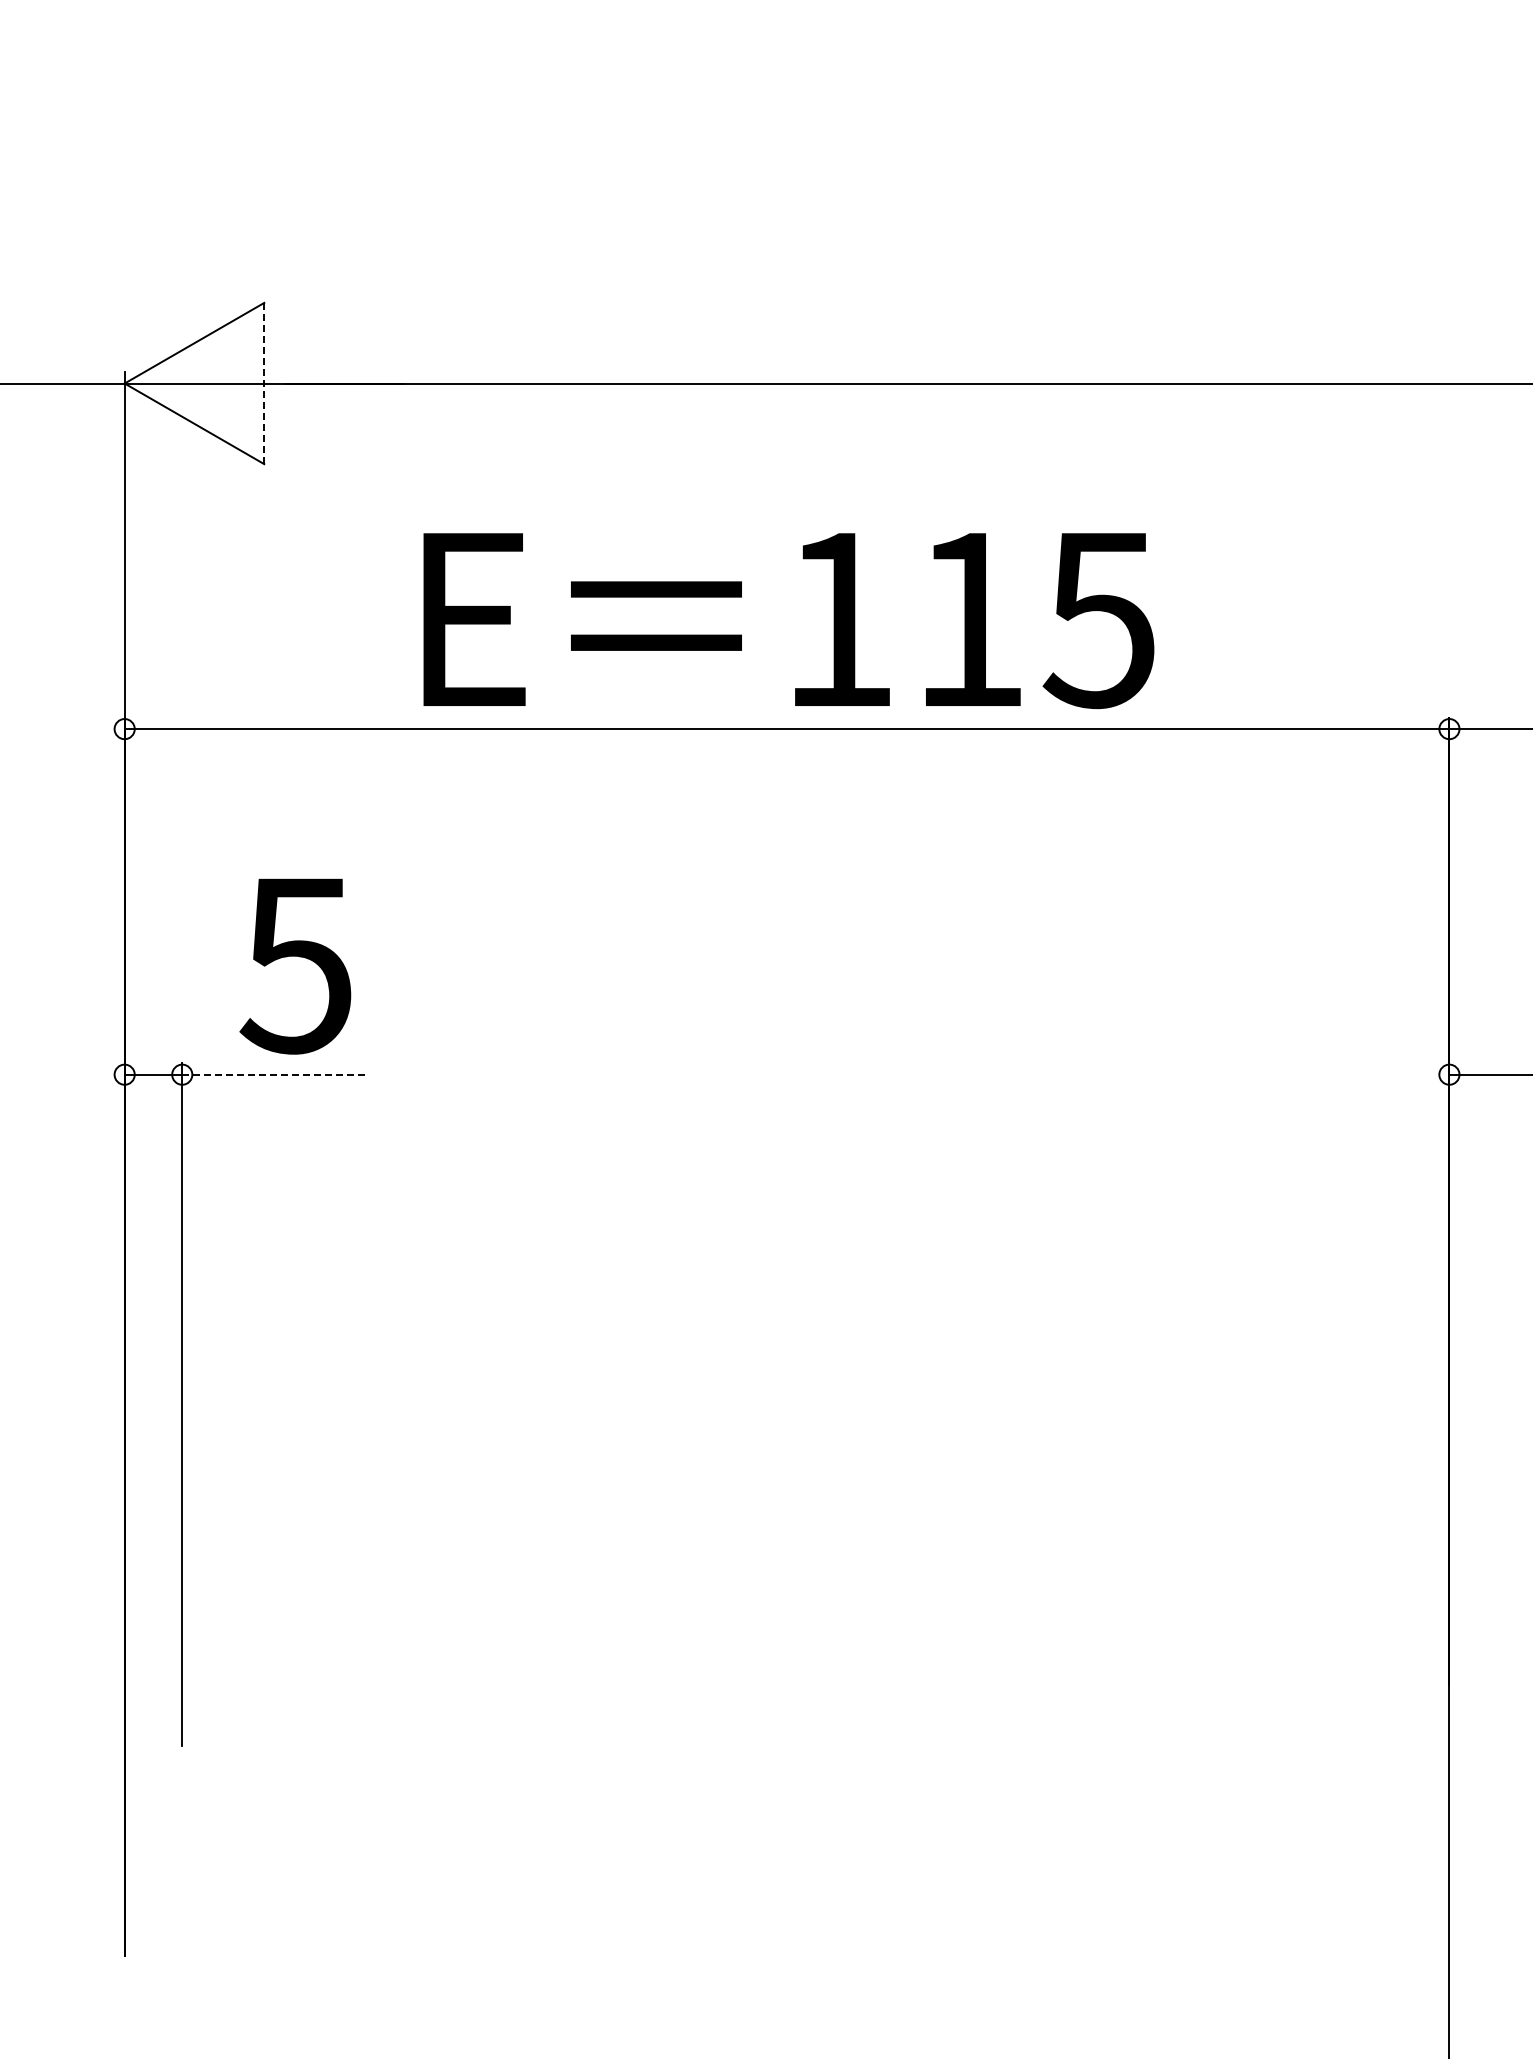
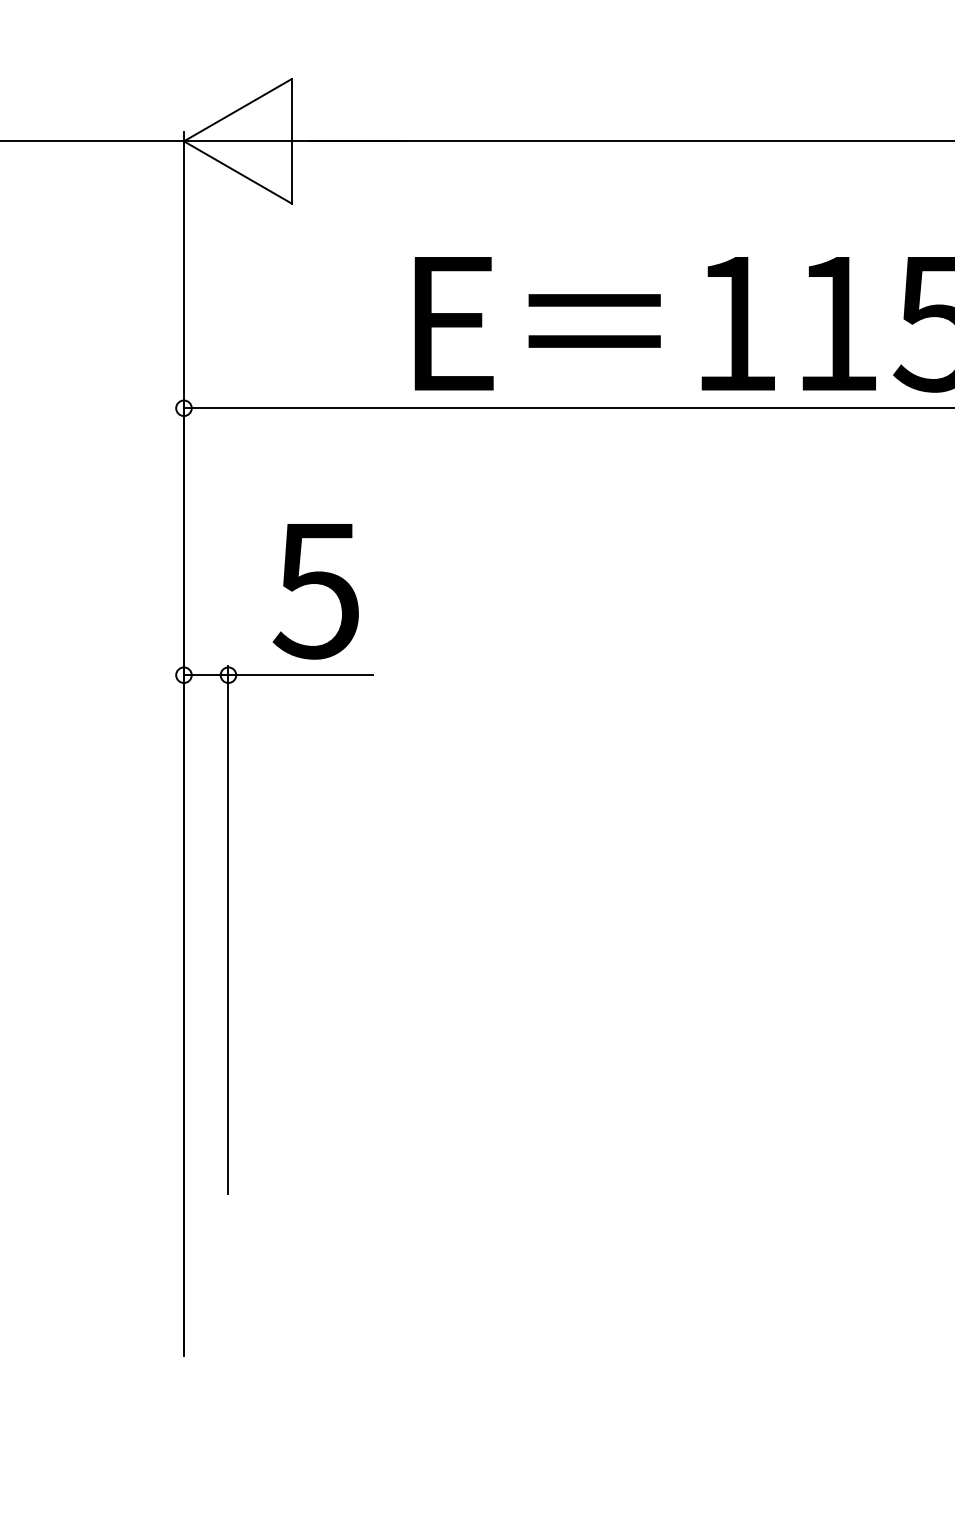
line: (264, 383) -> (291, 141), dashed -> solid
line: (276, 1074) -> (301, 675), dashed -> solid

